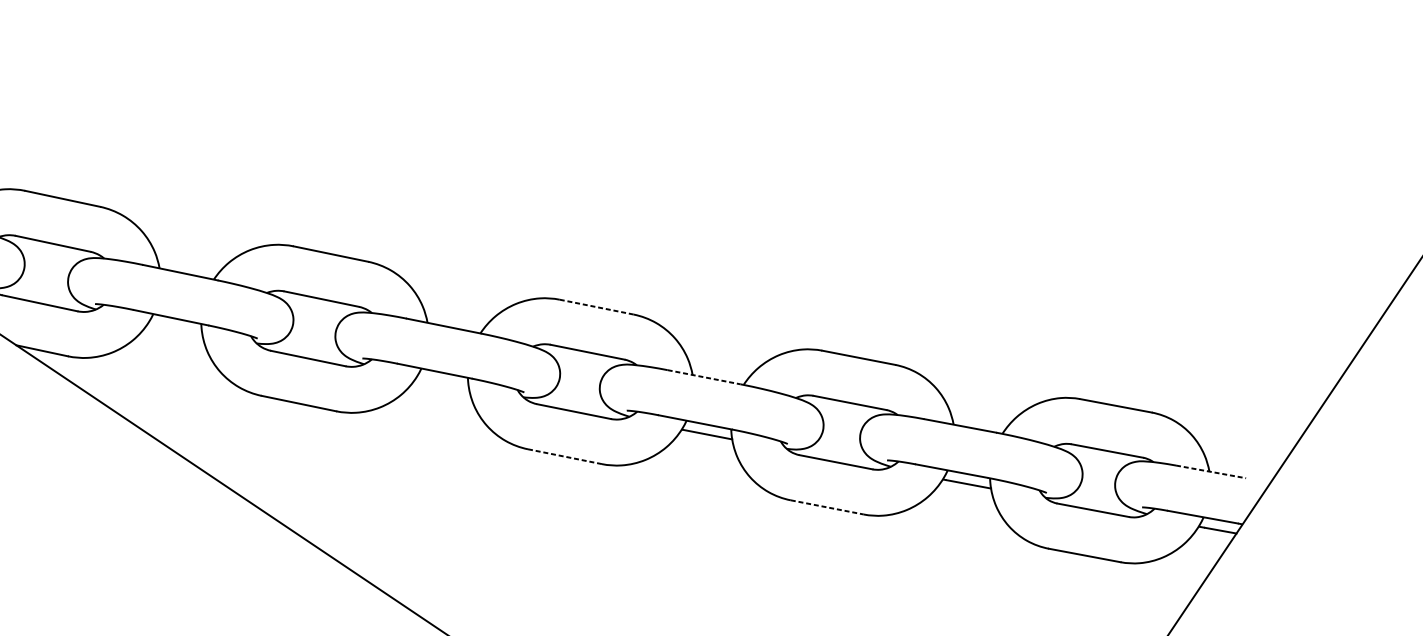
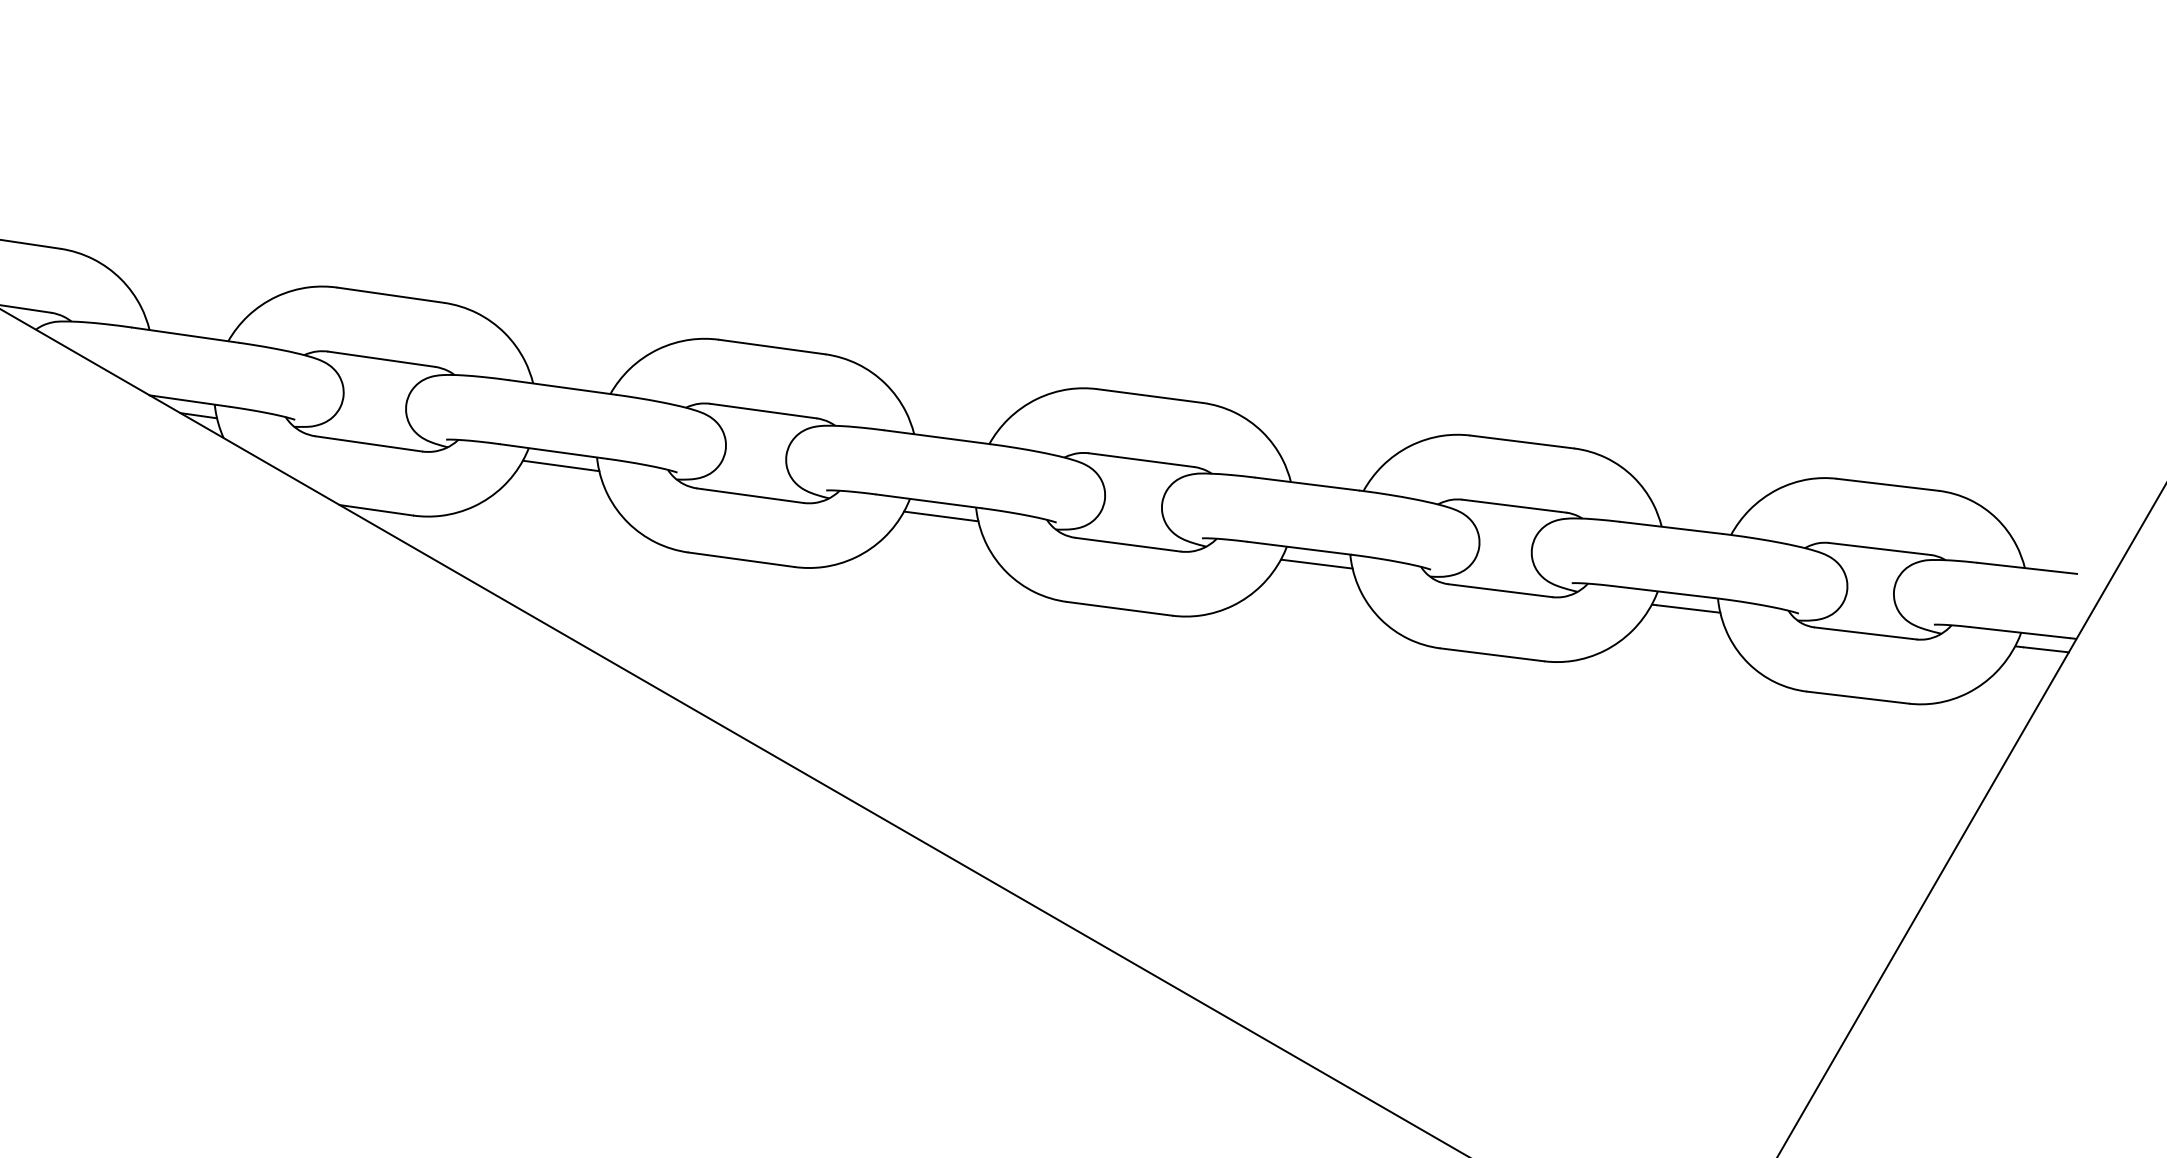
line: (596, 307) -> (1149, 396), dashed -> solid
line: (175, 327) -> (560, 465), added
line: (704, 377) -> (1307, 484), dashed -> solid
line: (442, 382) -> (941, 516), added
line: (564, 456) -> (1119, 608), dashed -> solid
line: (1211, 472) -> (2027, 568), dashed -> solid
line: (827, 507) -> (1492, 654), dashed -> solid

